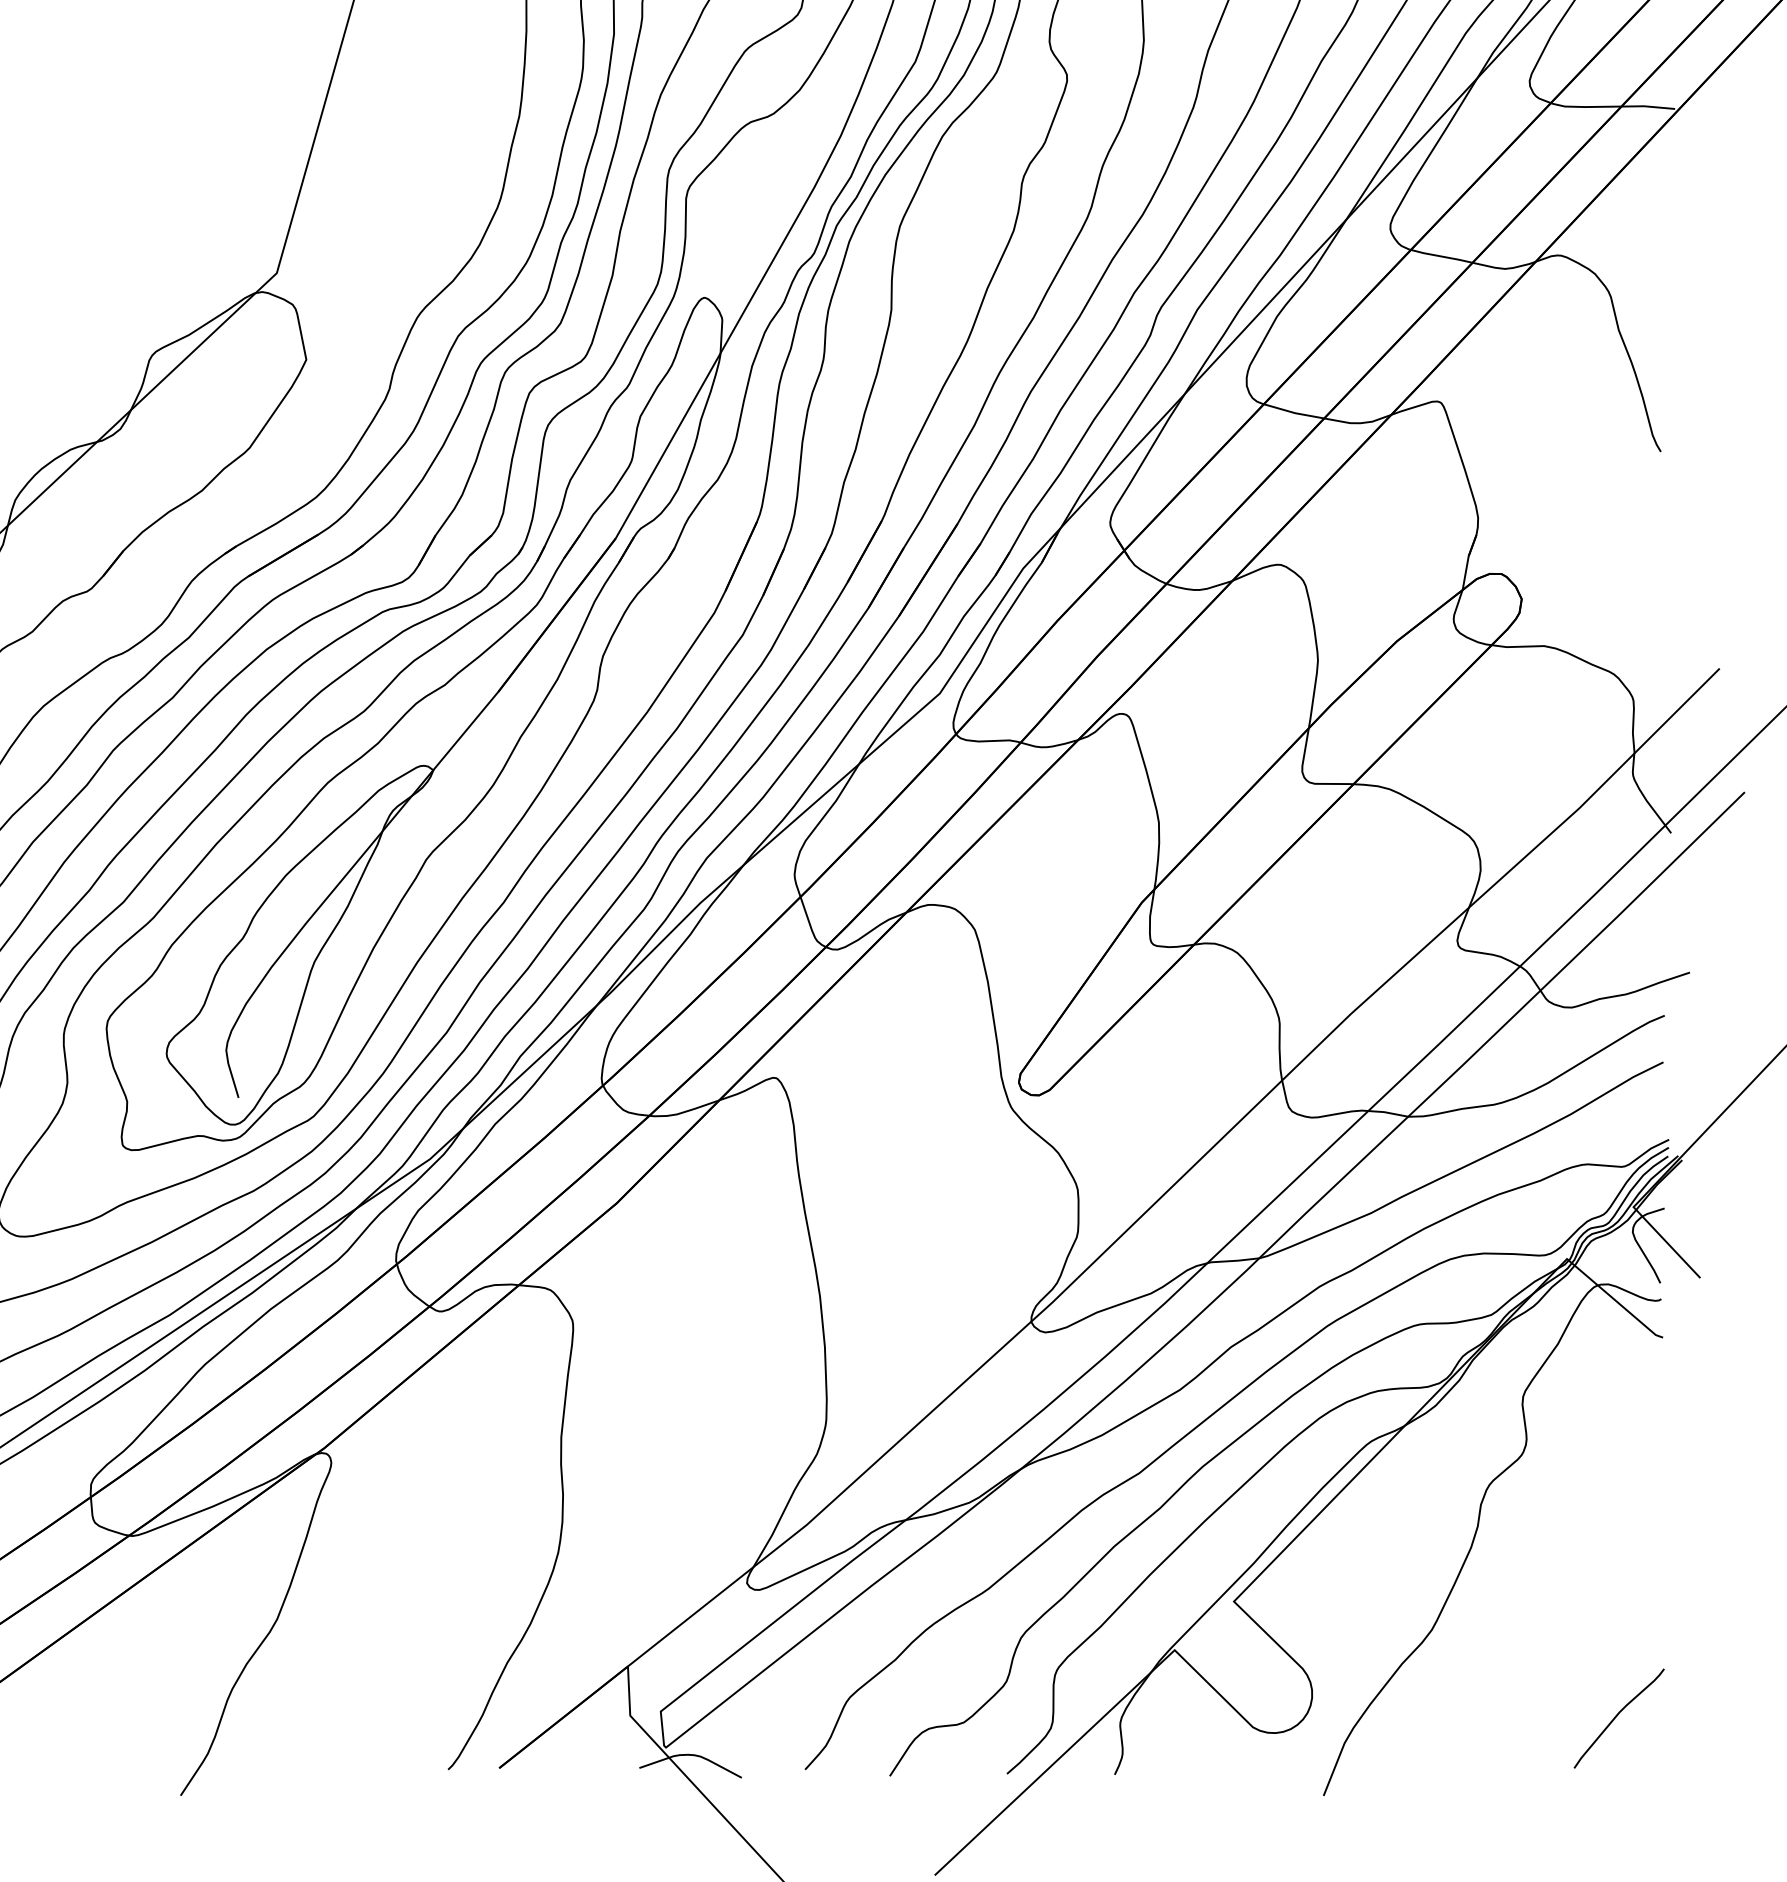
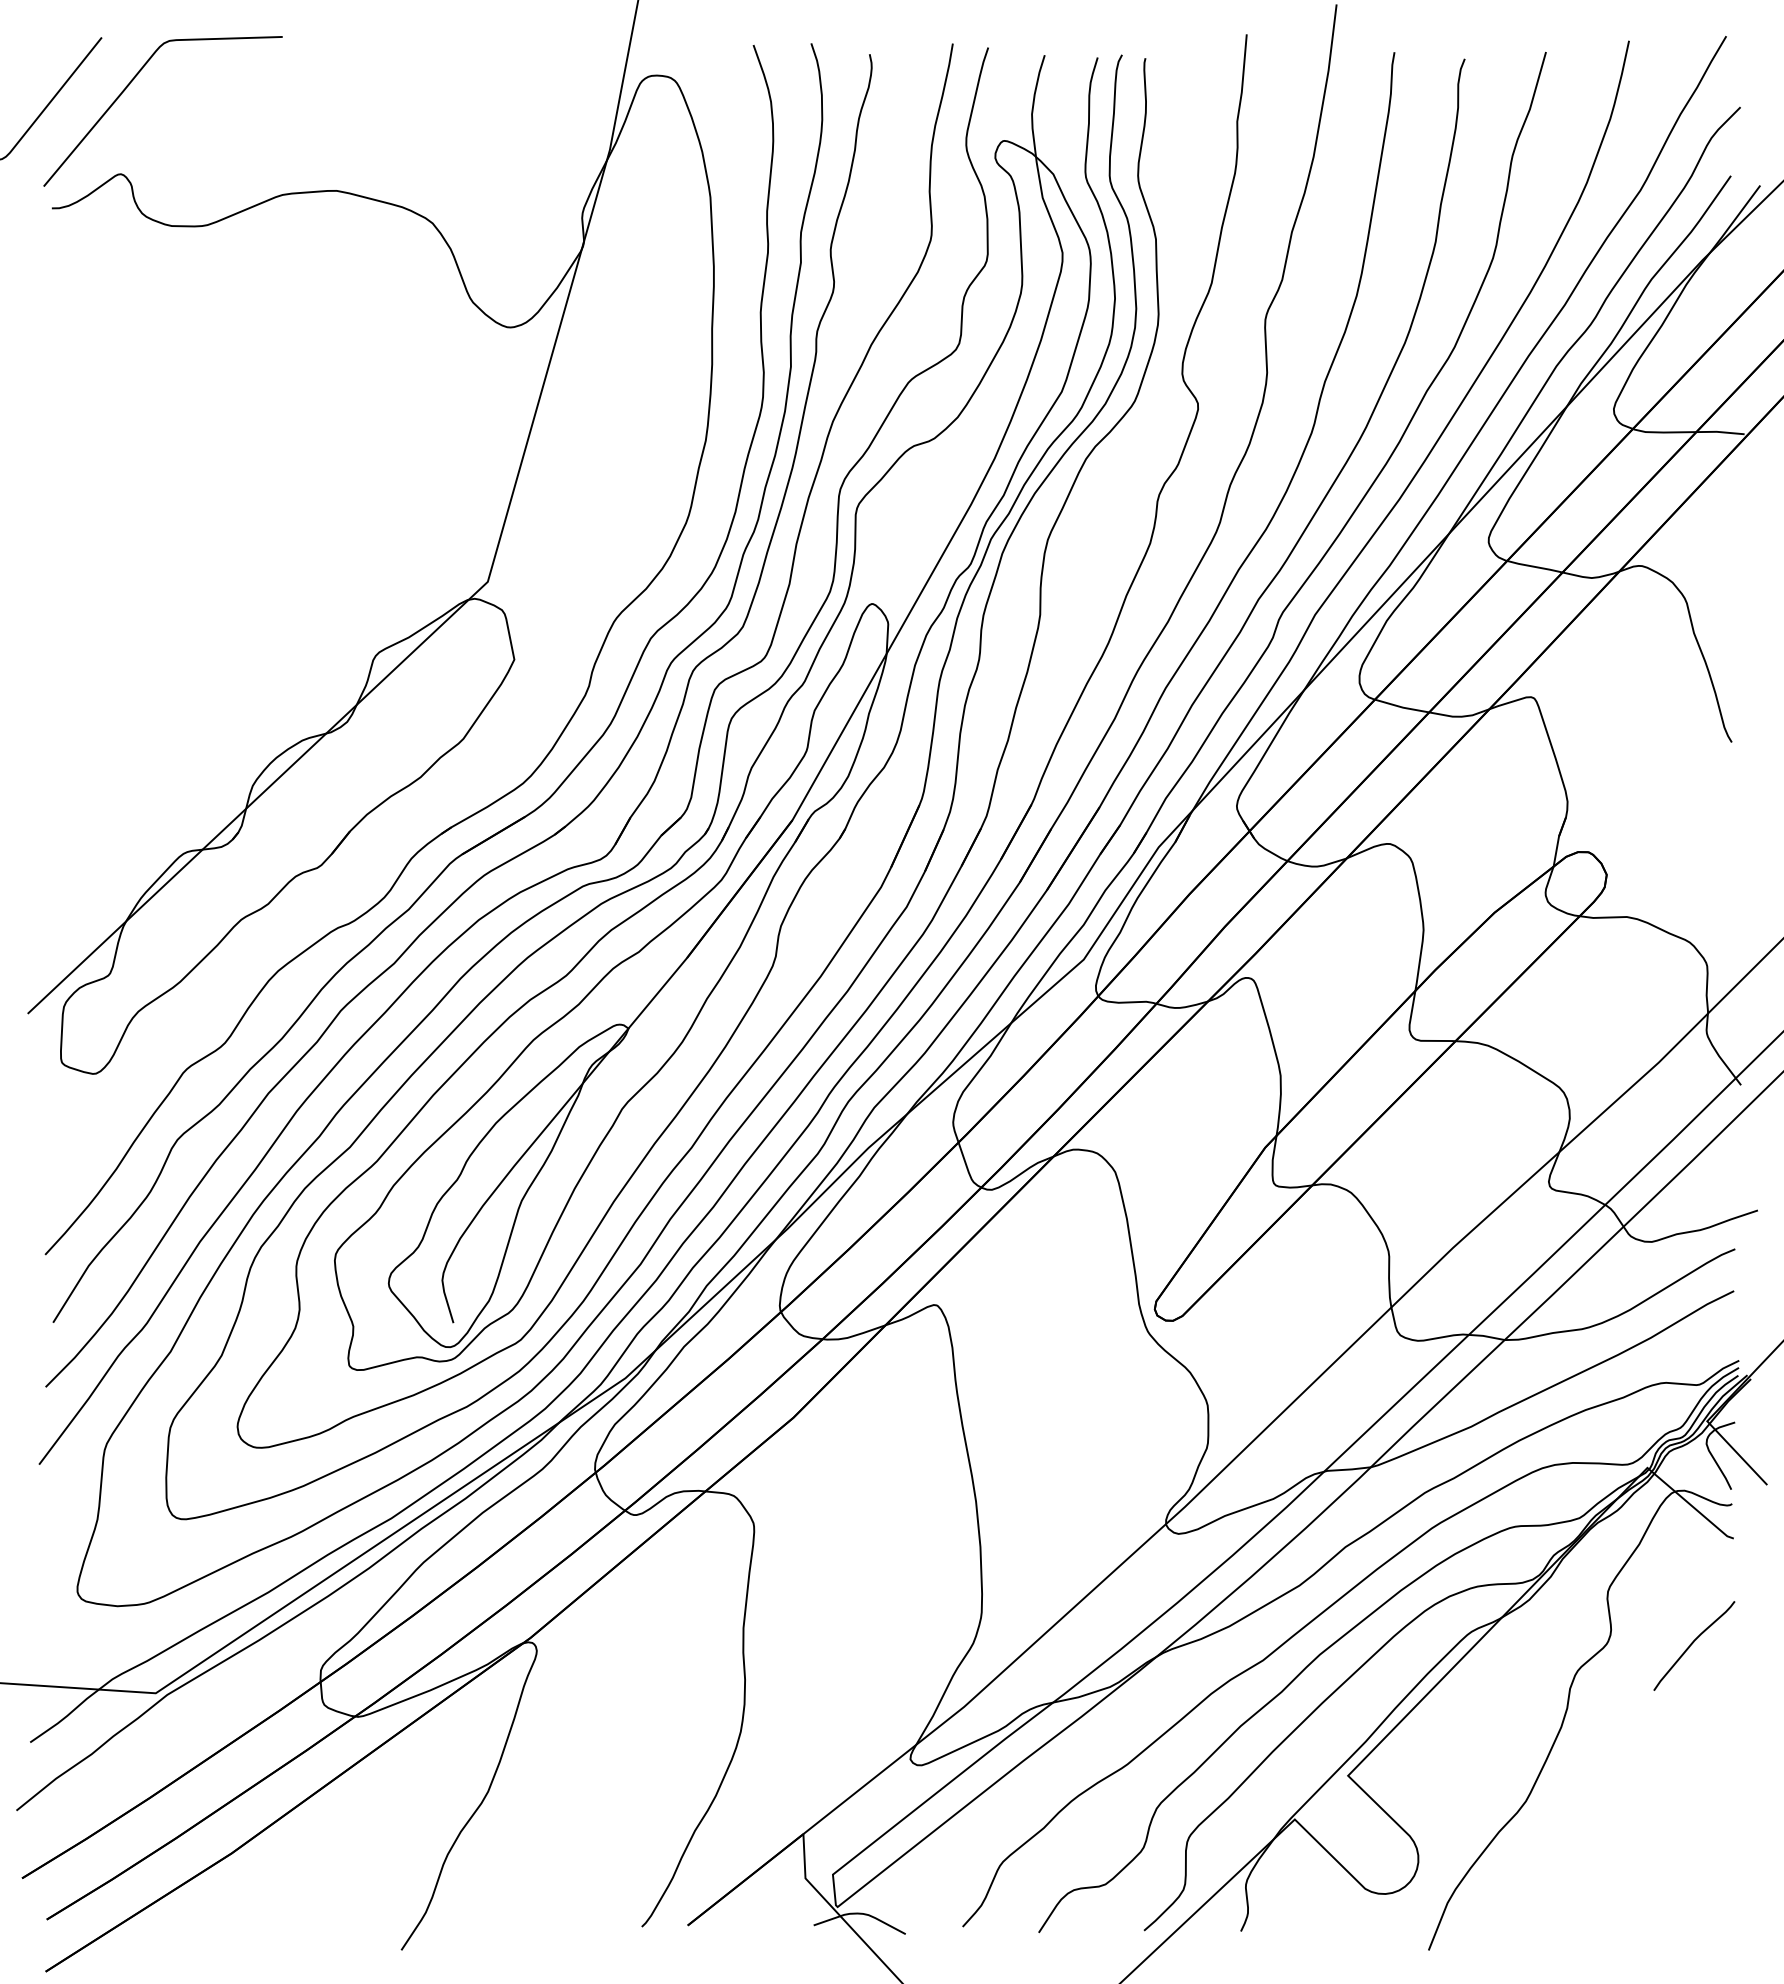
curve: (1618, 1715) -> (1693, 1643), moved

